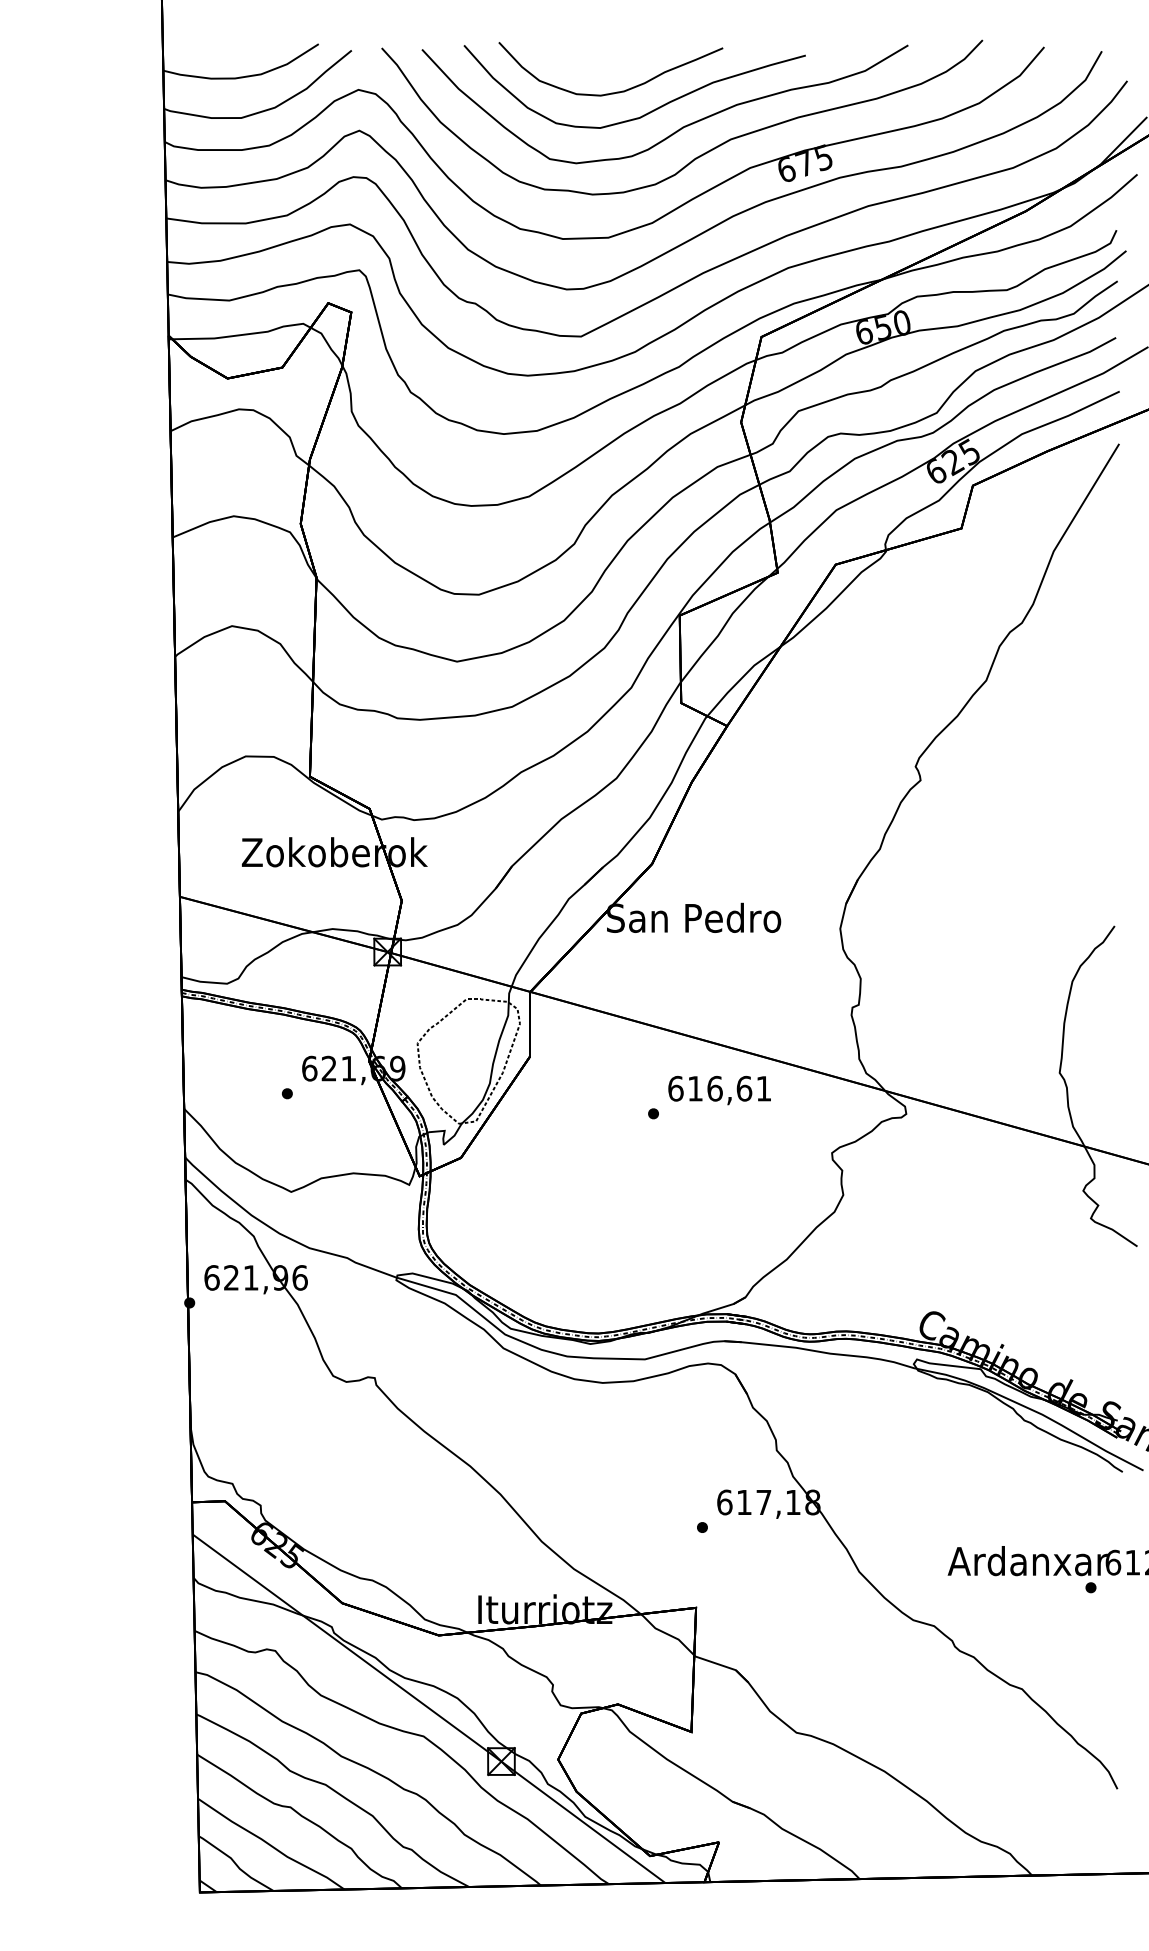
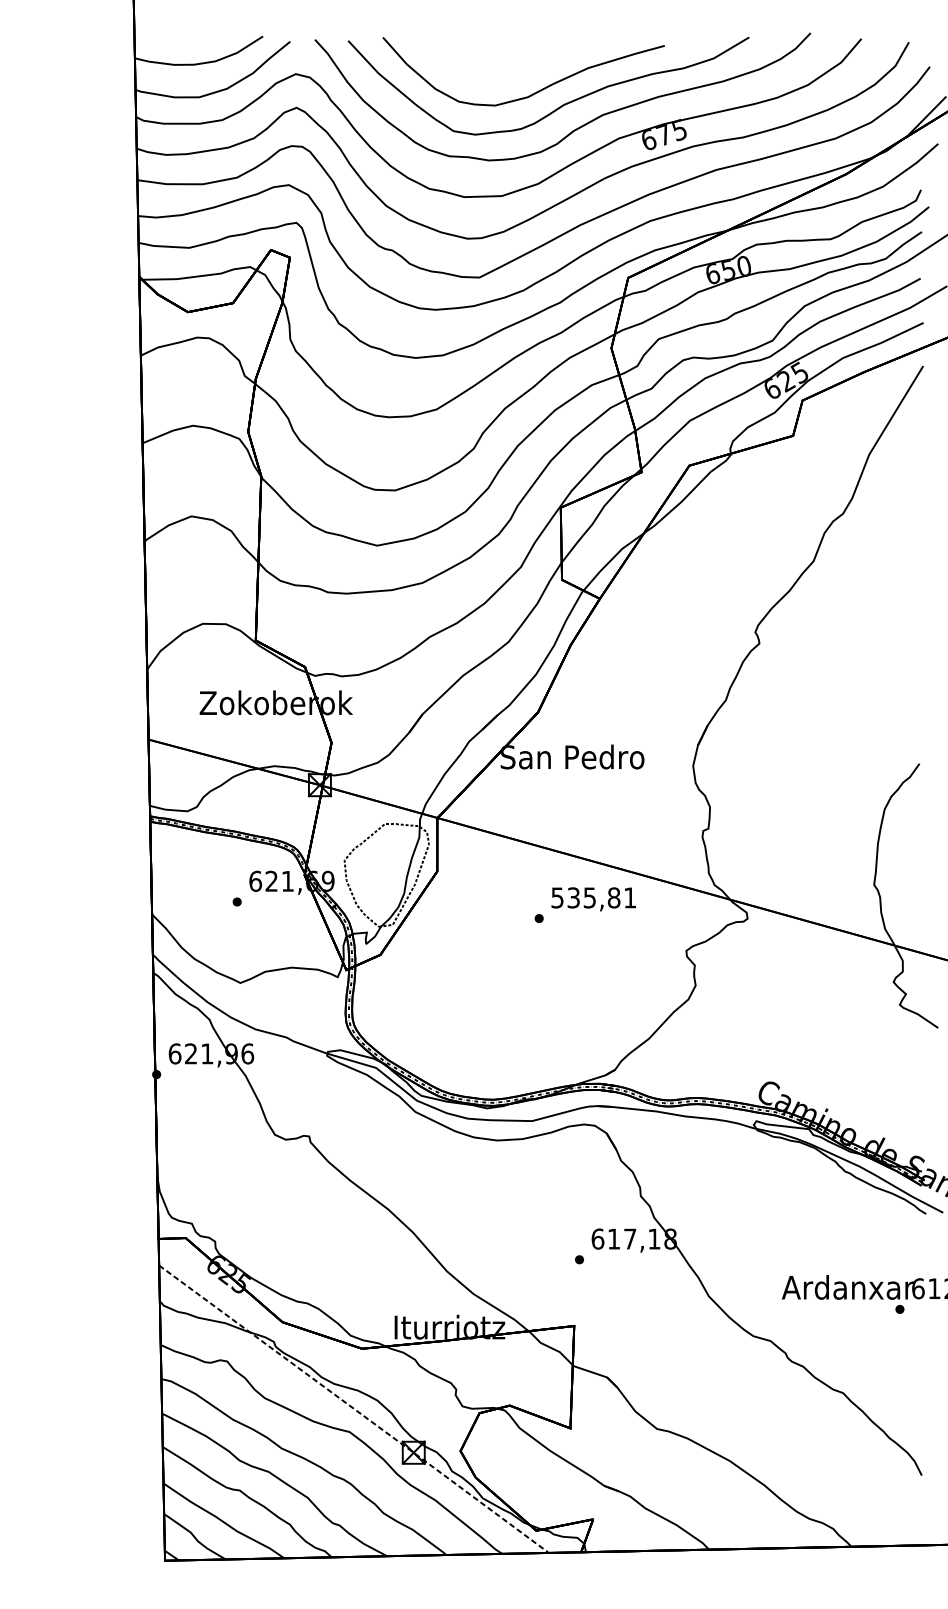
curve: (616, 91) -> (508, 75), removed
text: (710, 1088) -> (586, 897), 616,61 -> 535,81
line: (429, 1708) -> (354, 1409), solid -> dashed

